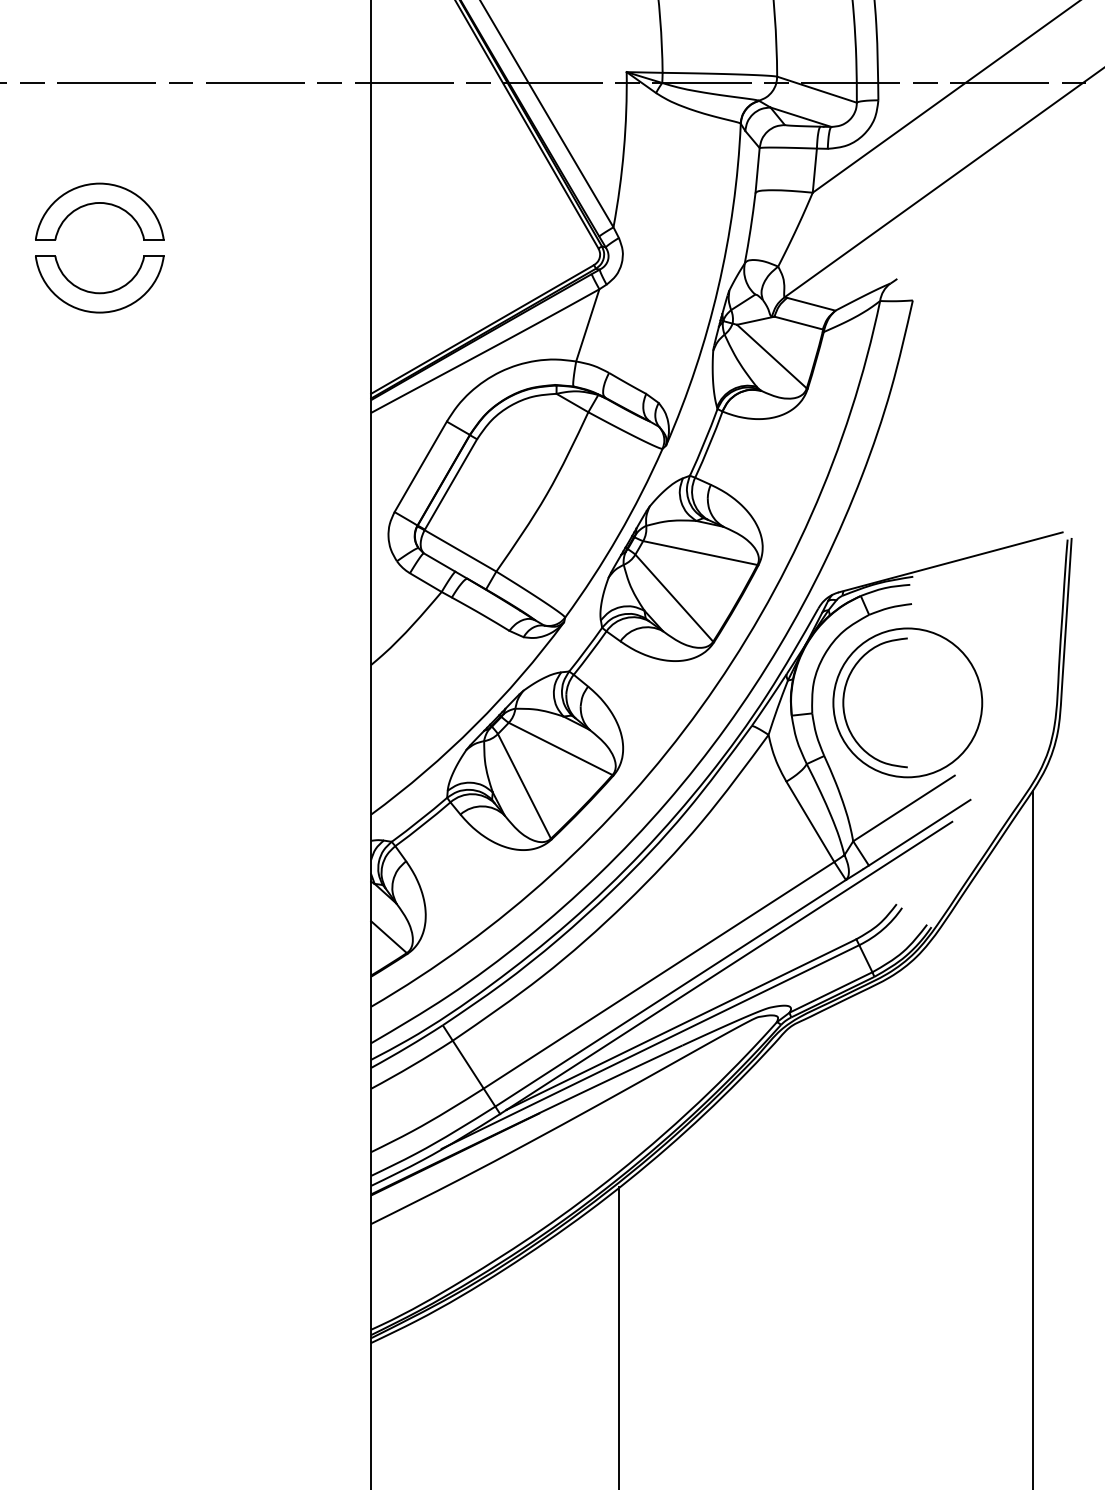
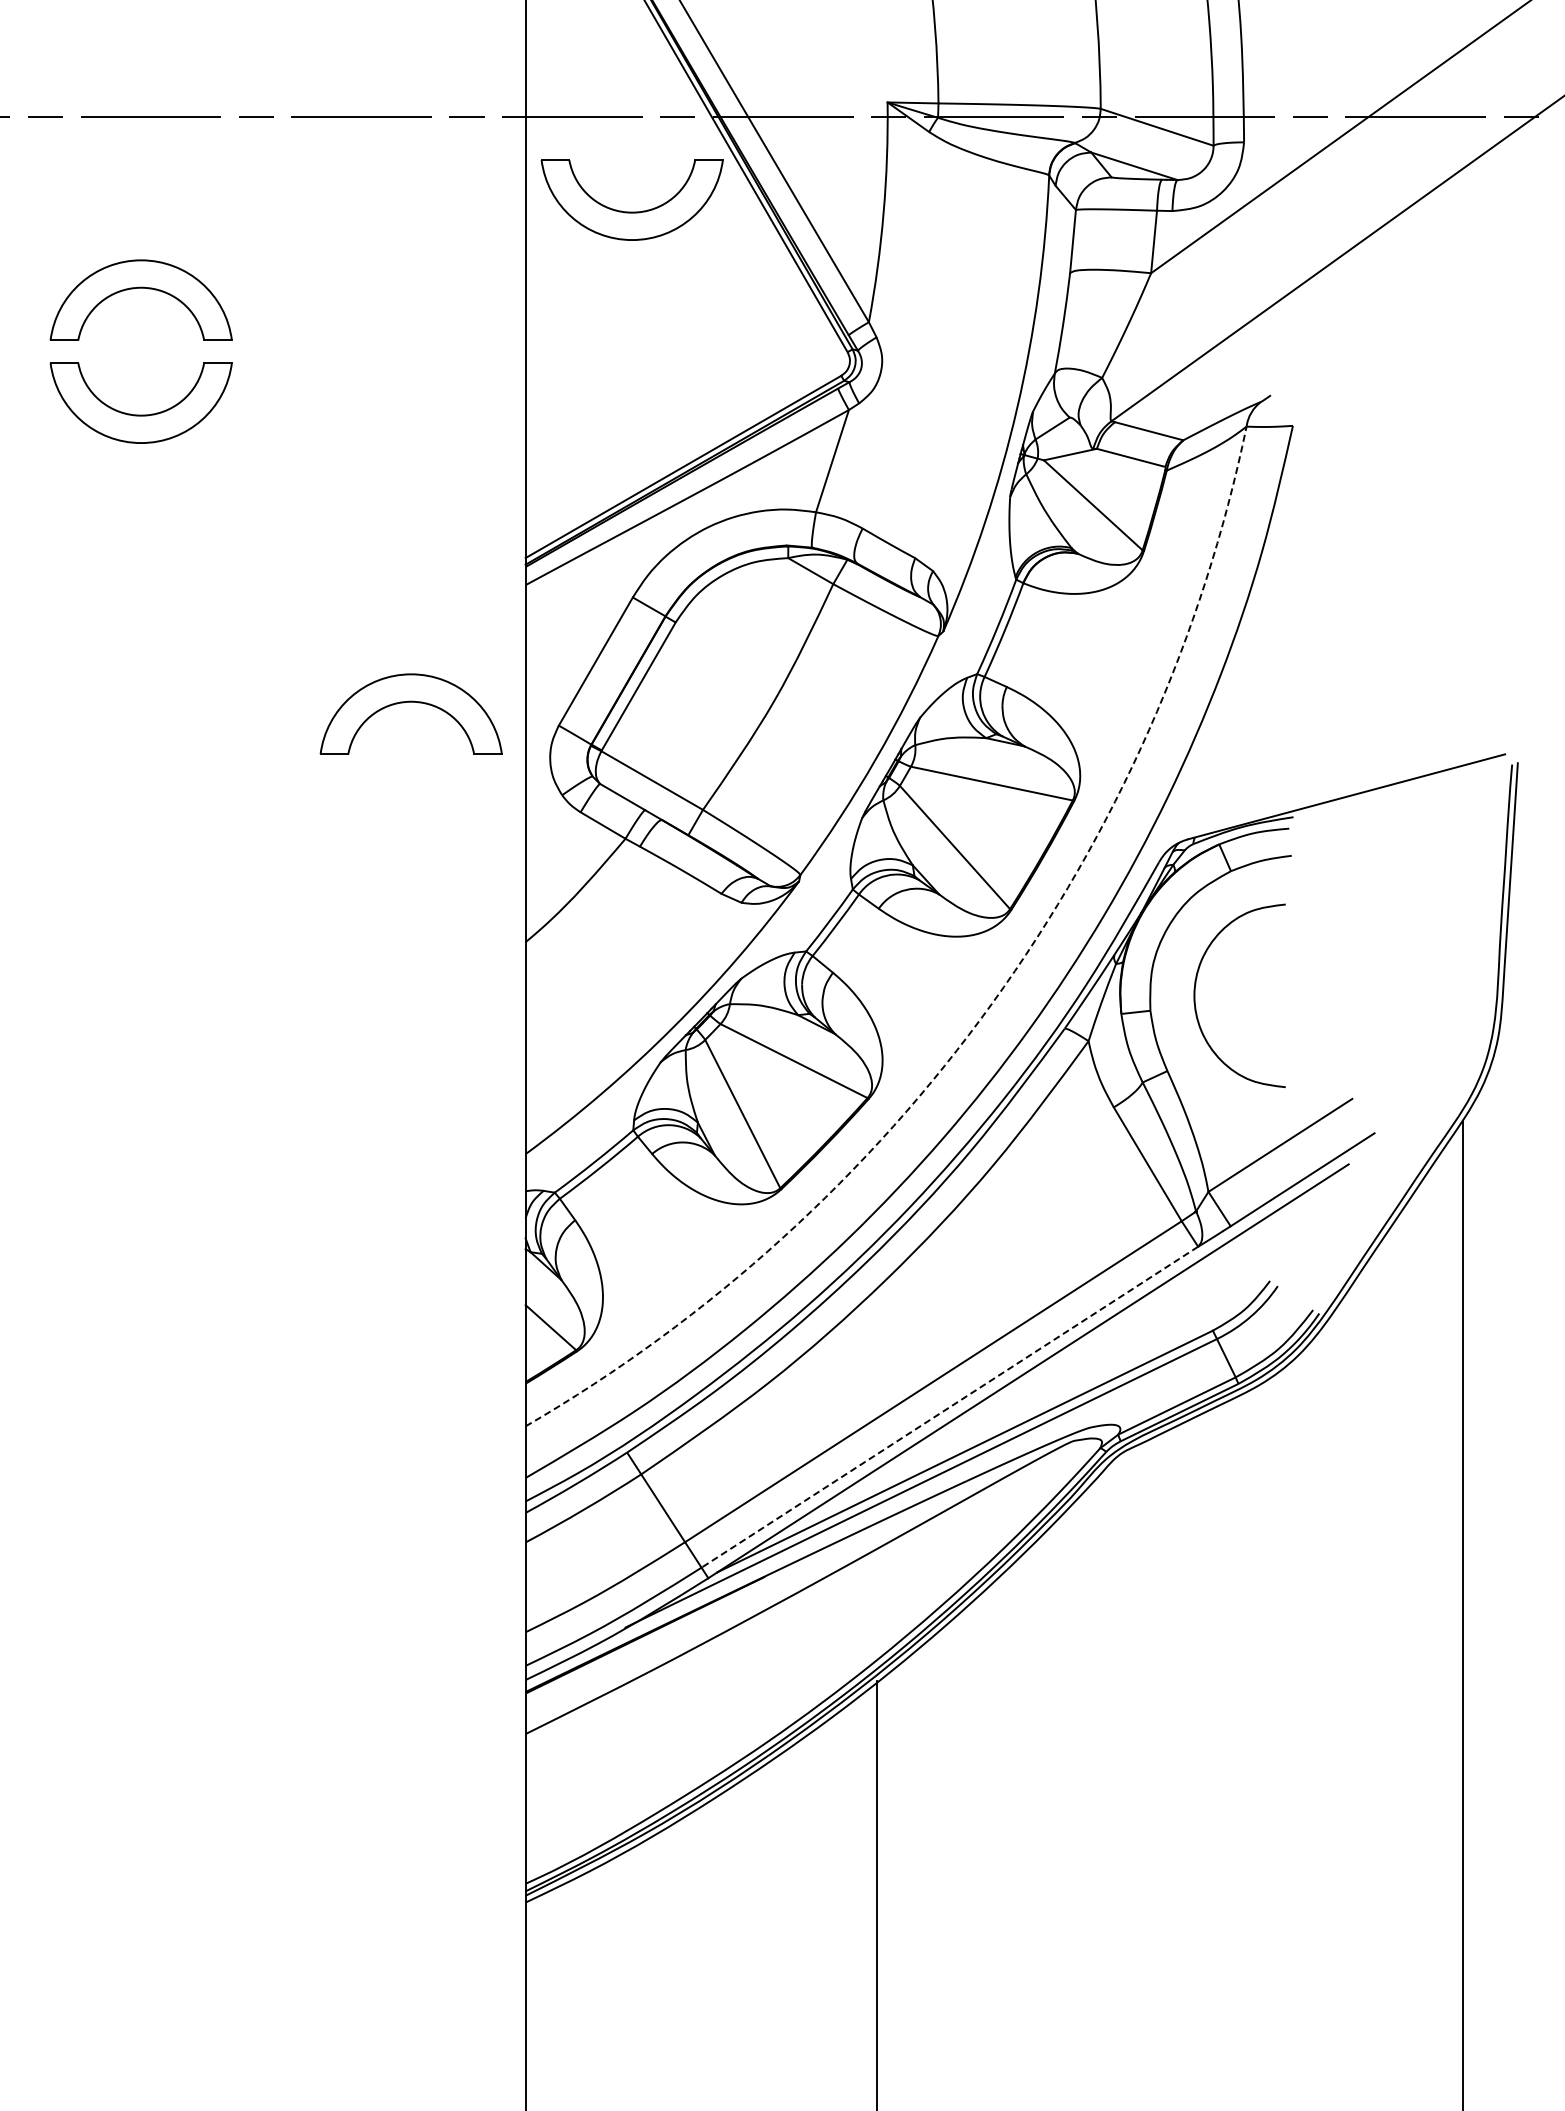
part: (445, 149) -> (631, 211), added
part: (289, 495) -> (410, 702), added
circle: (907, 702) -> (1285, 995), removed
arc: (700, 708) -> (992, 1003), solid -> dashed
line: (670, 993) -> (949, 1407), solid -> dashed

